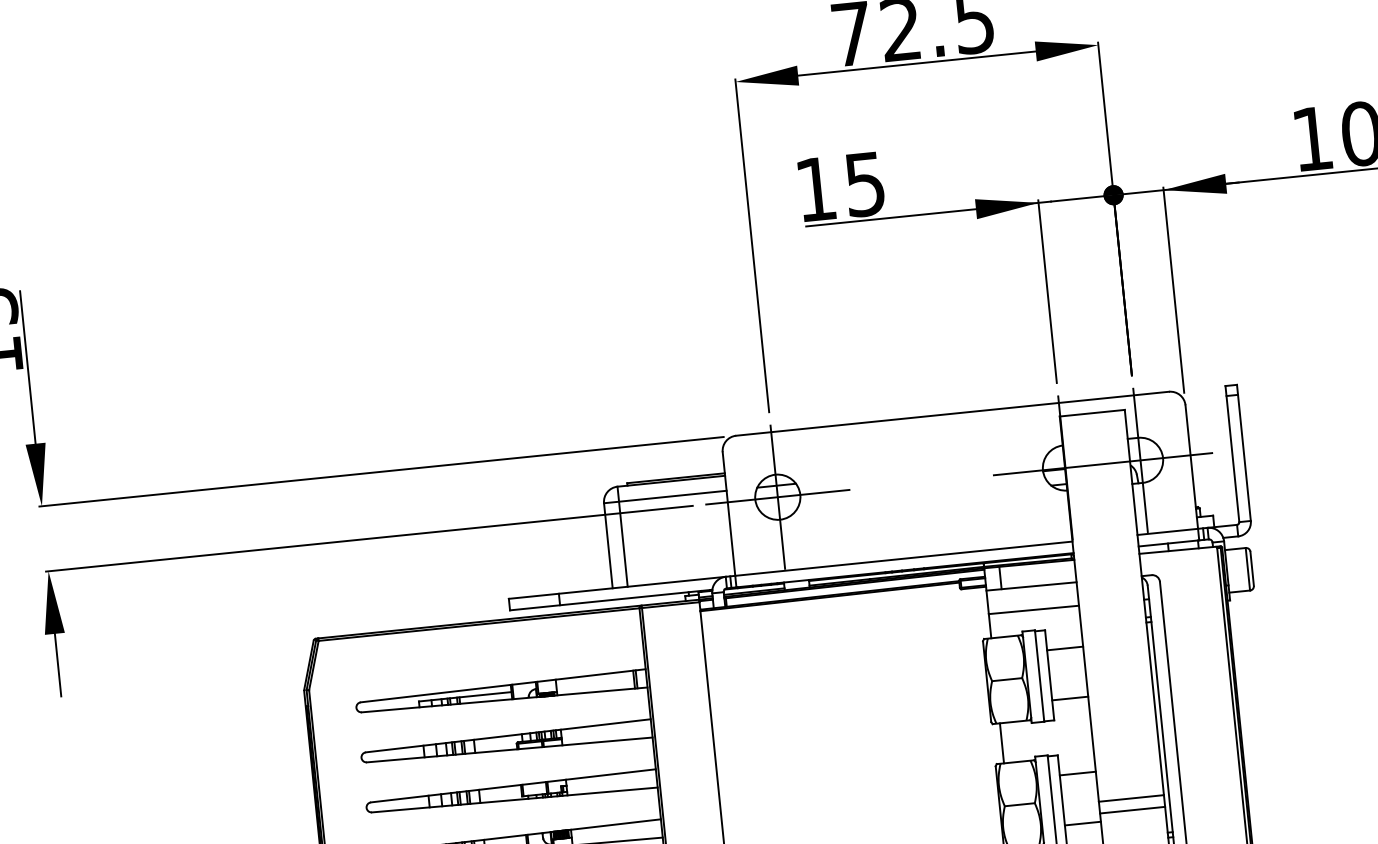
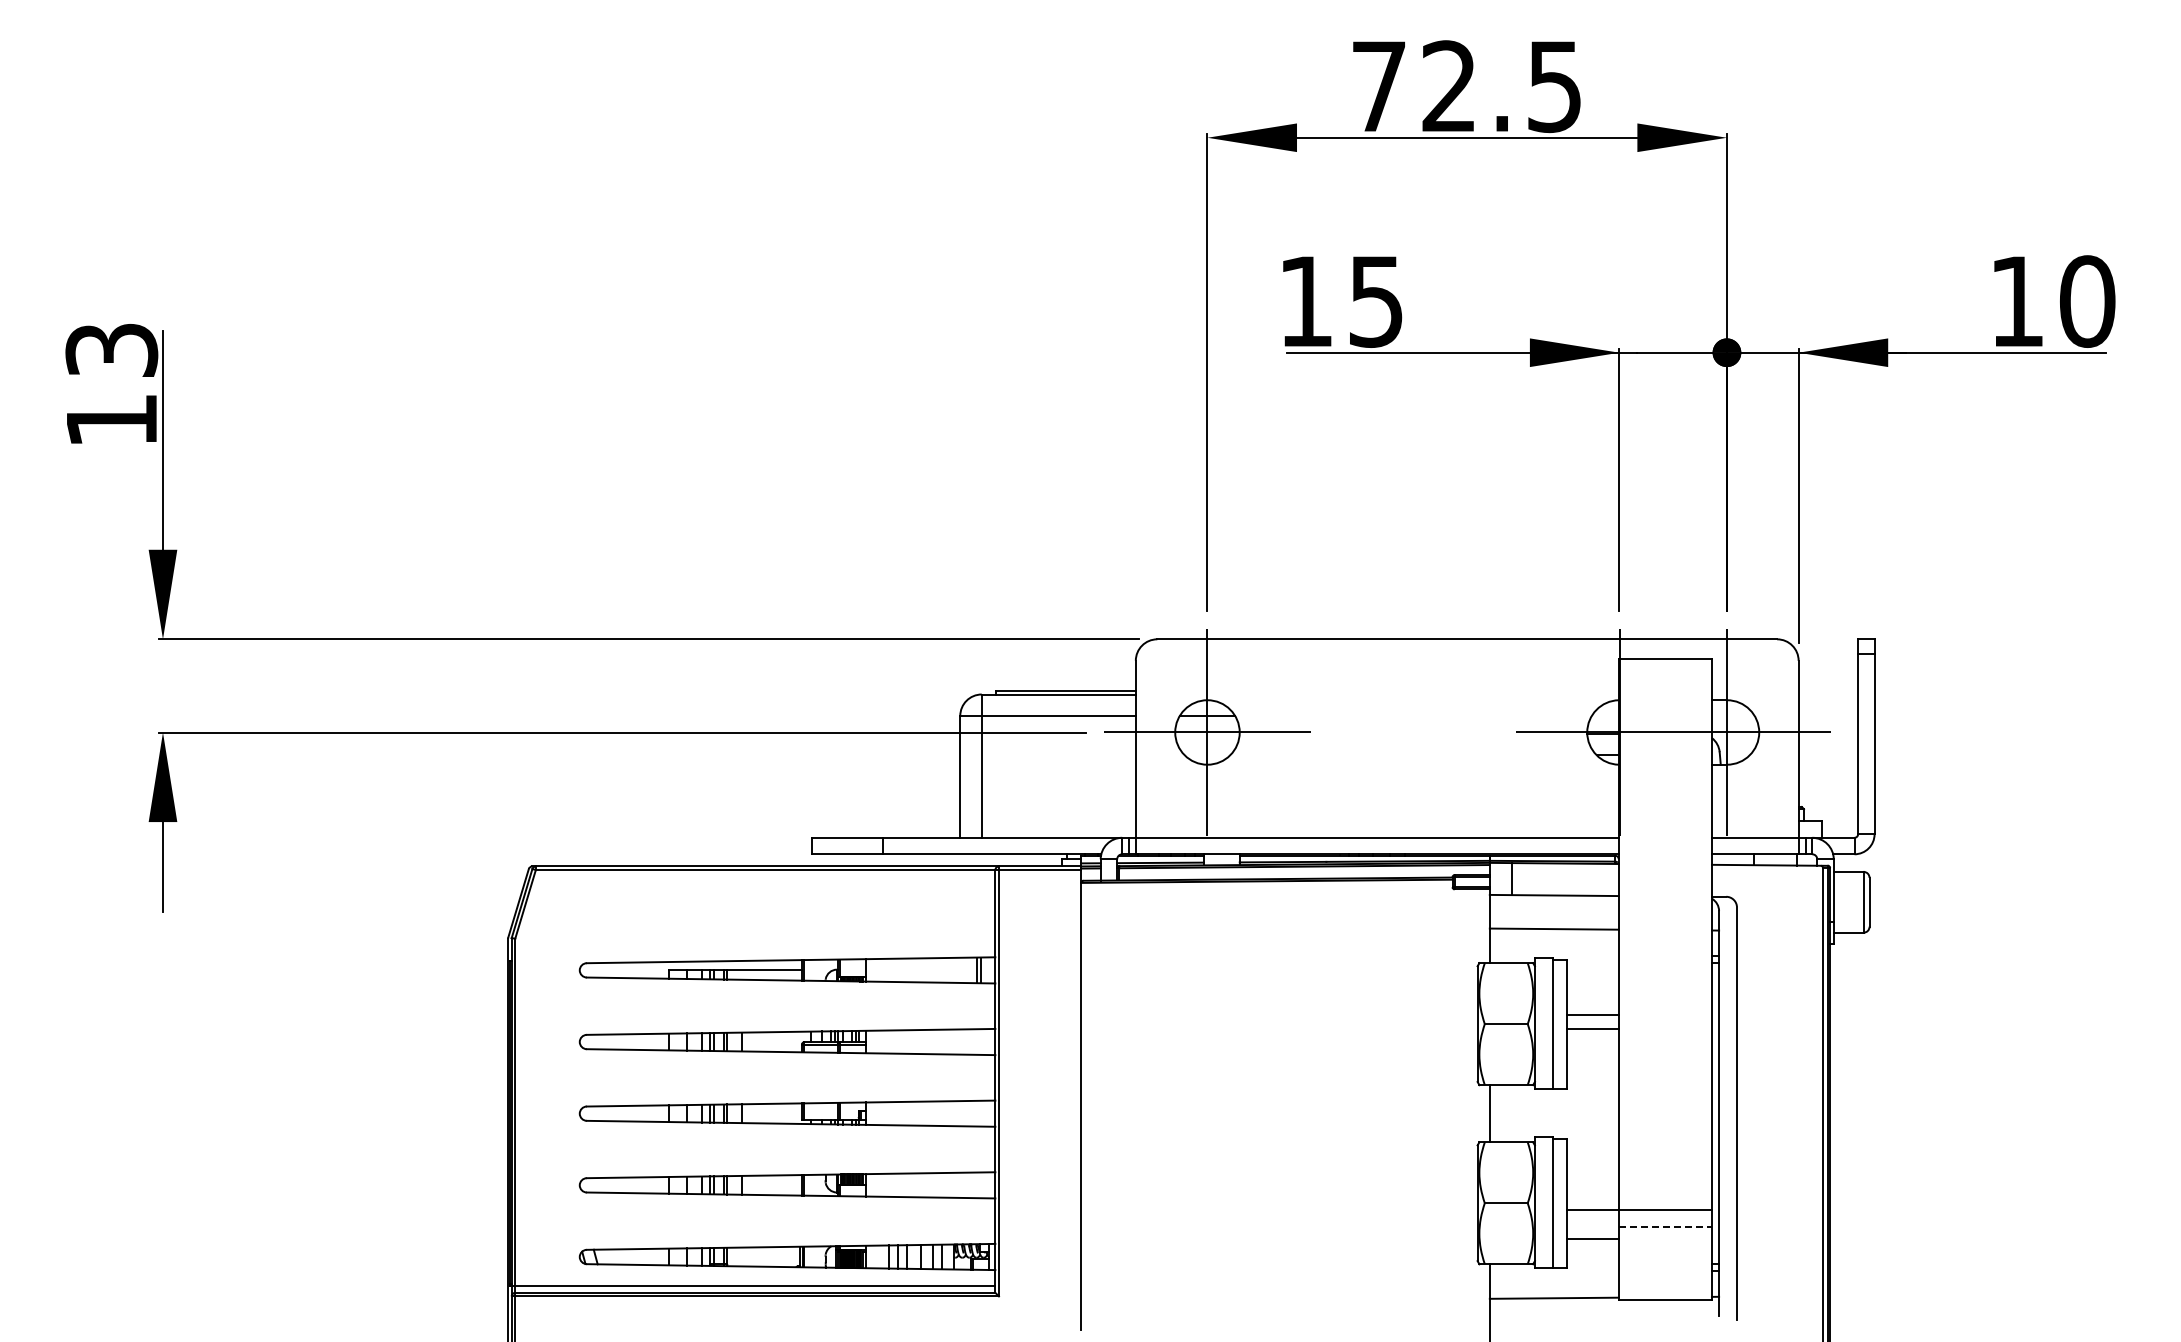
line: (1064, 648) -> (1592, 1029), moved
line: (1069, 698) -> (1592, 1014), moved
line: (1077, 773) -> (1592, 1210), moved
line: (1132, 810) -> (1665, 1227), solid -> dashed

